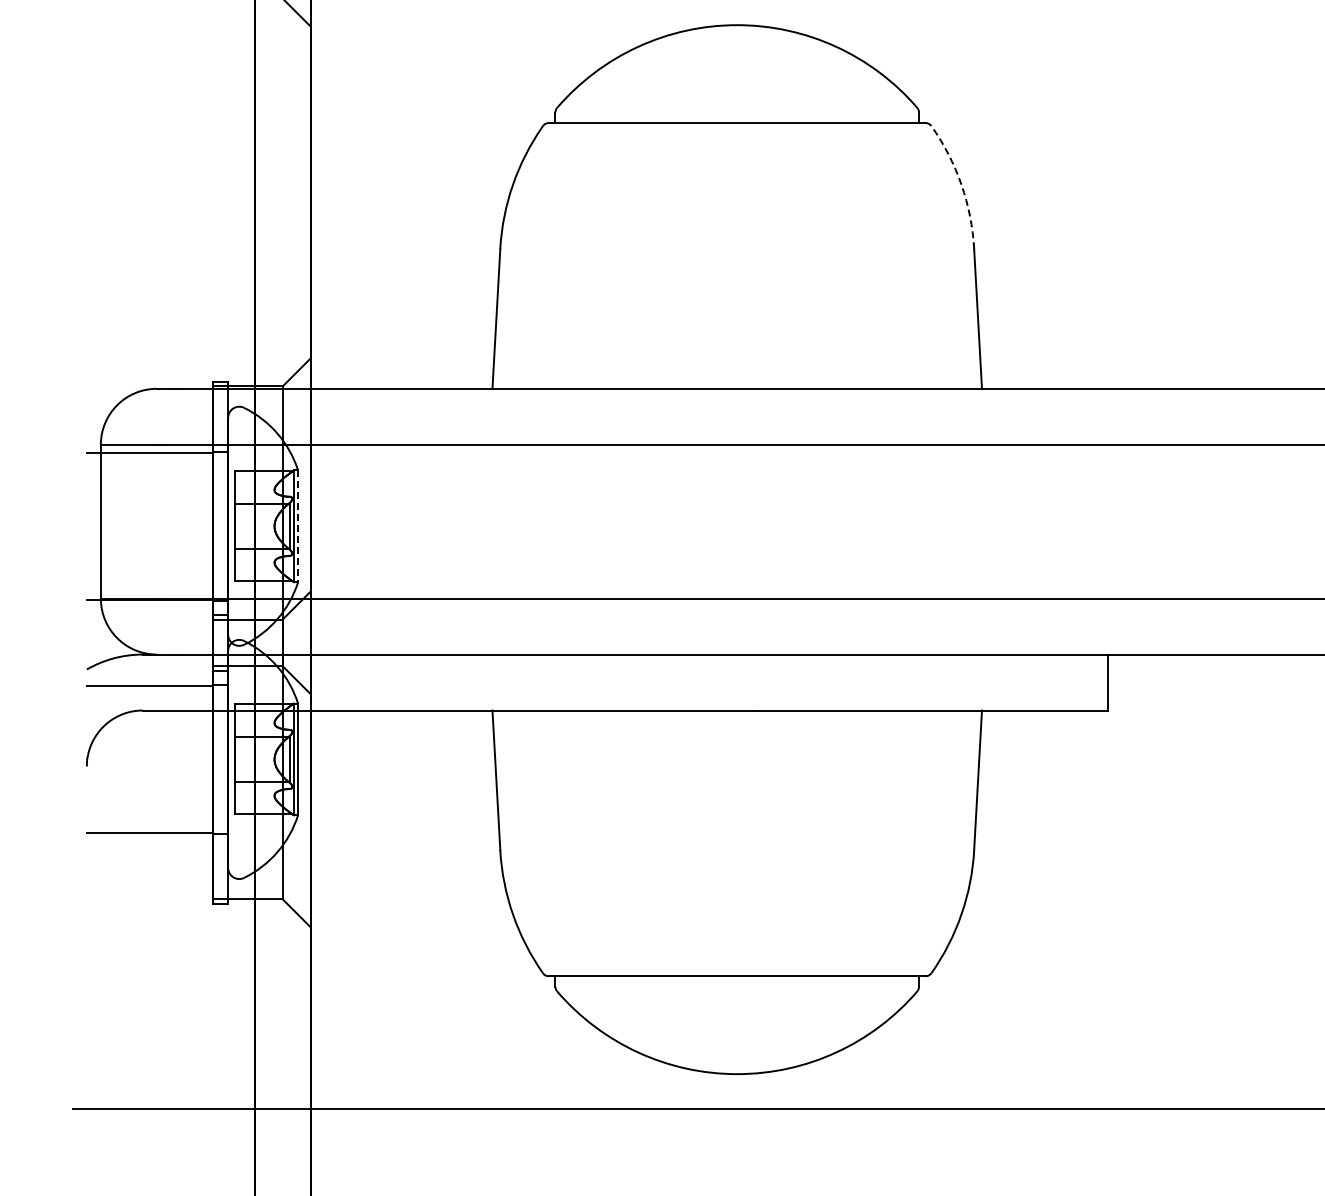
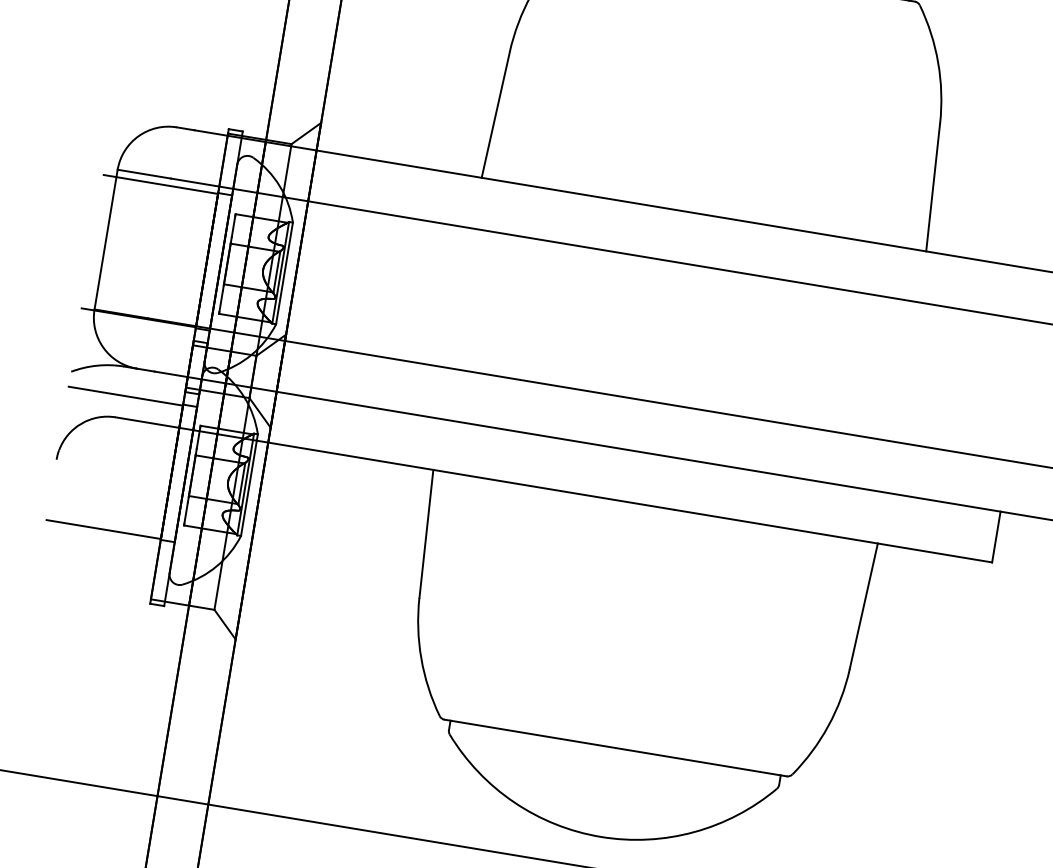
arc: (961, 184) -> (938, 62), dashed -> solid
line: (298, 526) -> (284, 273), dashed -> solid

